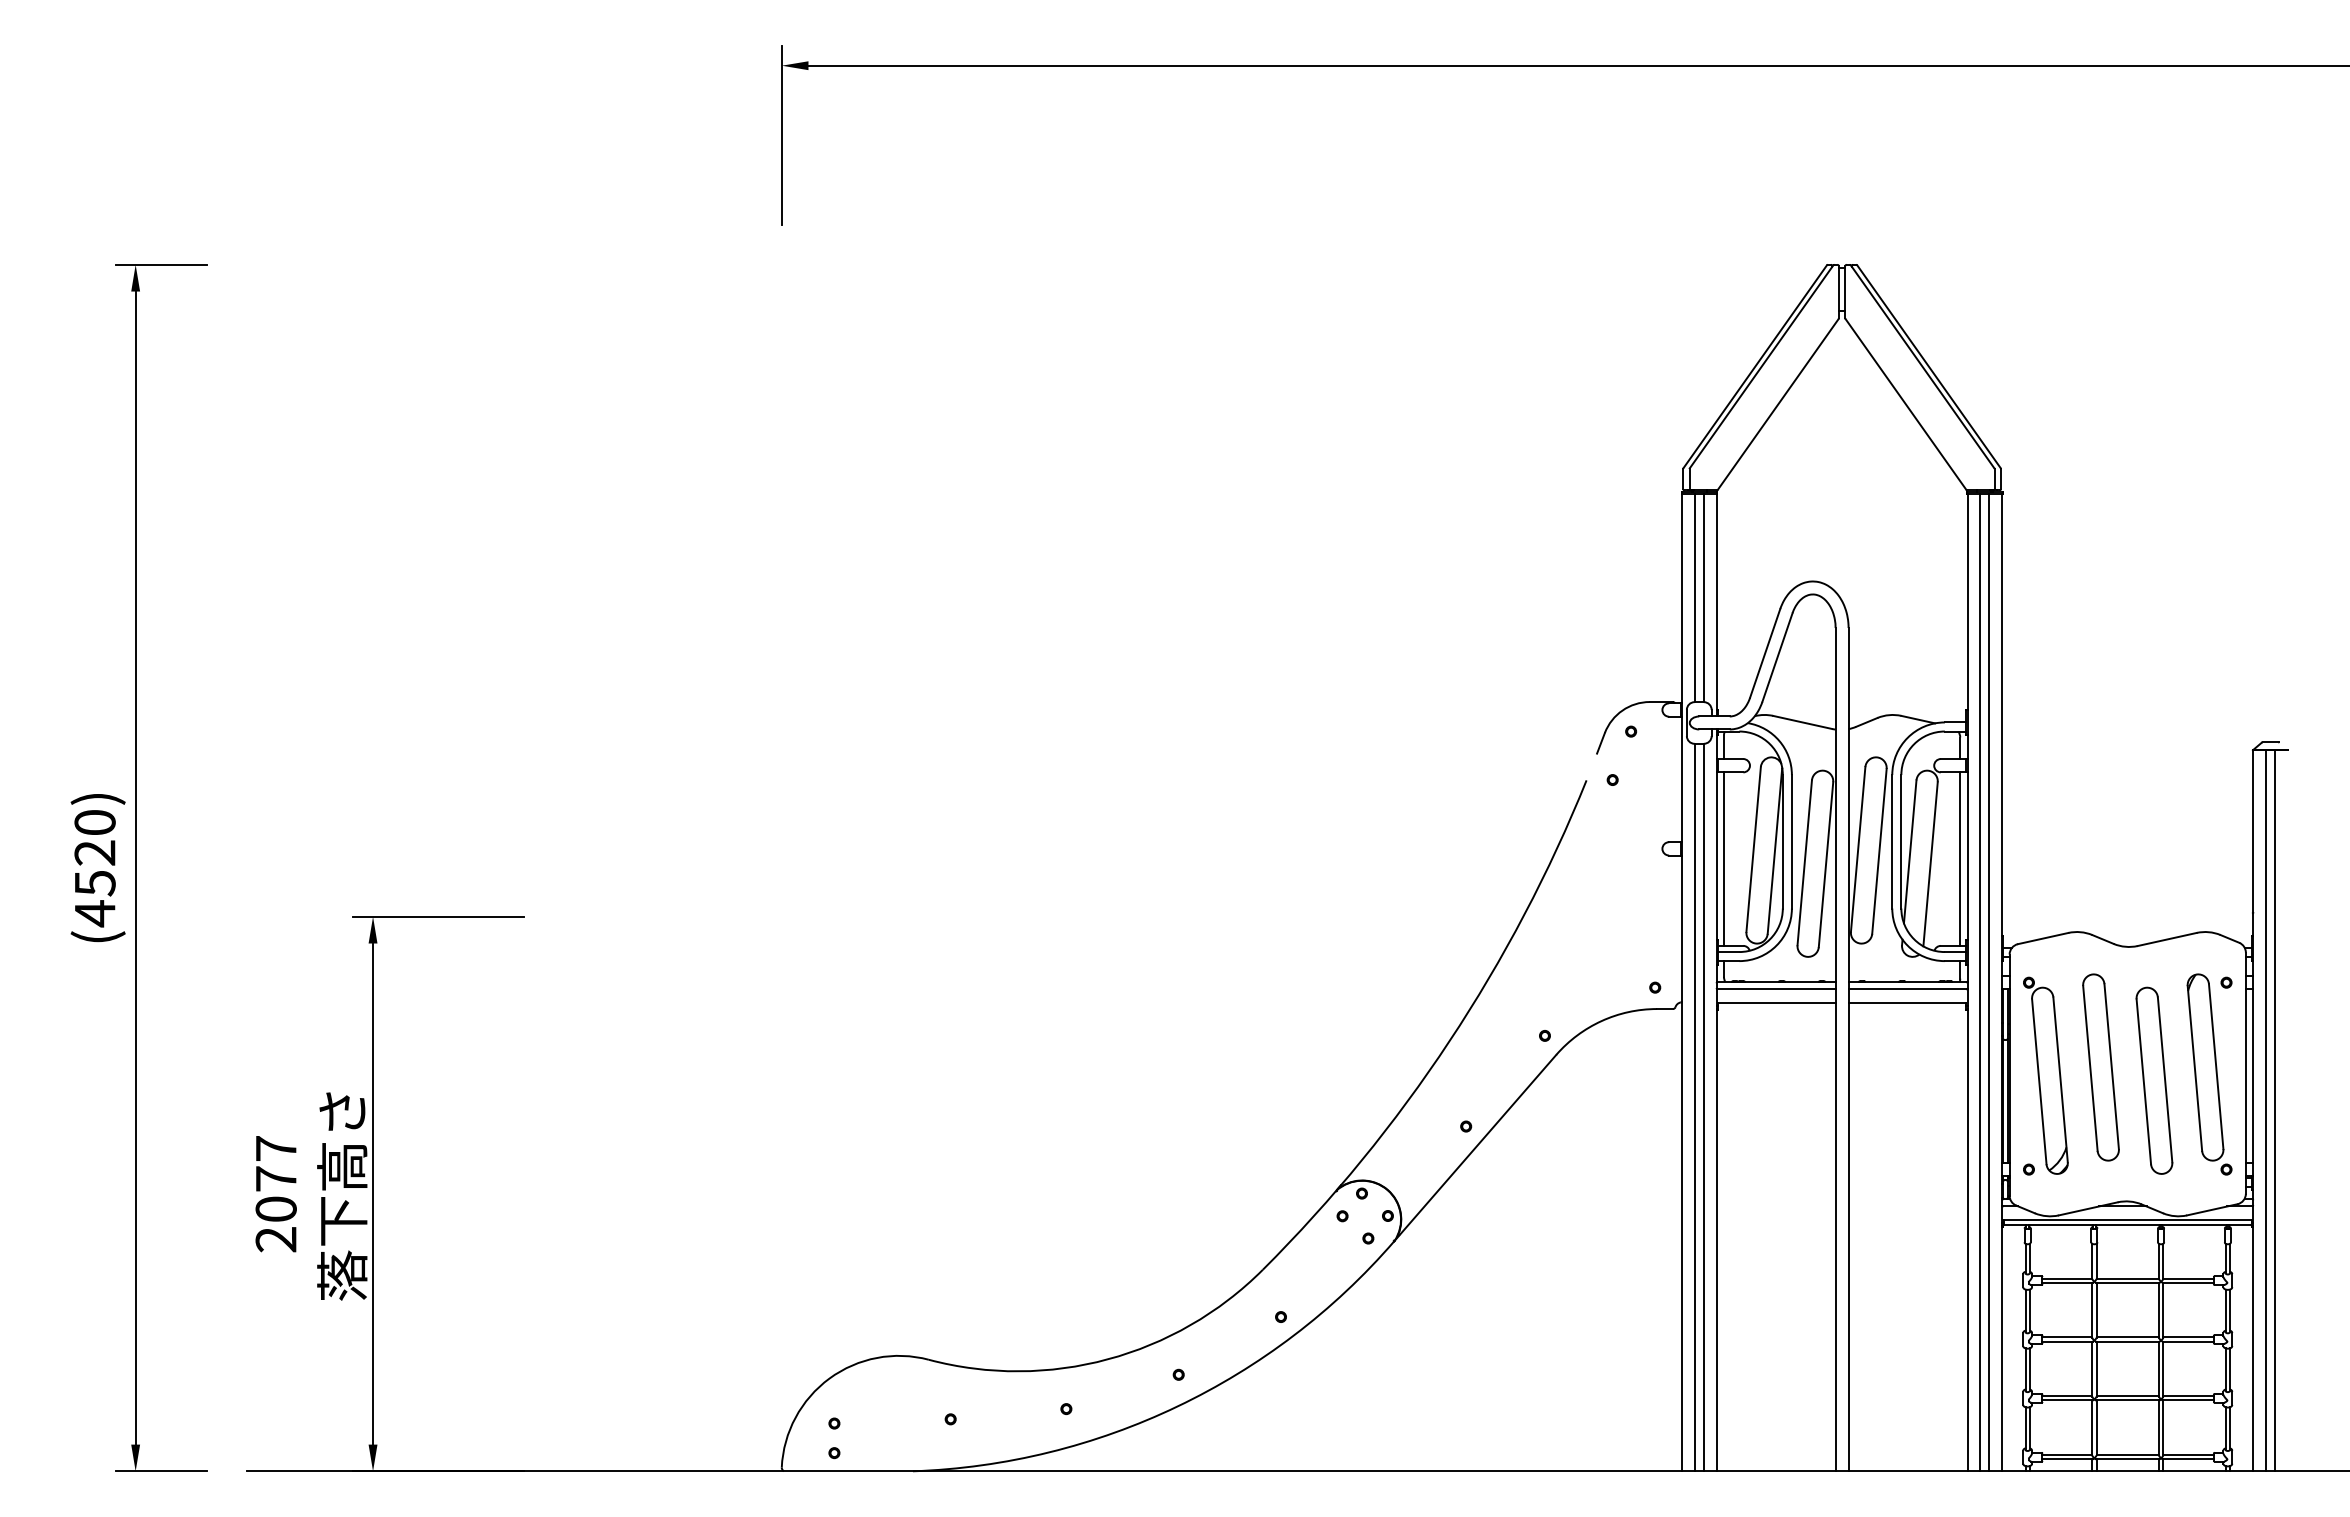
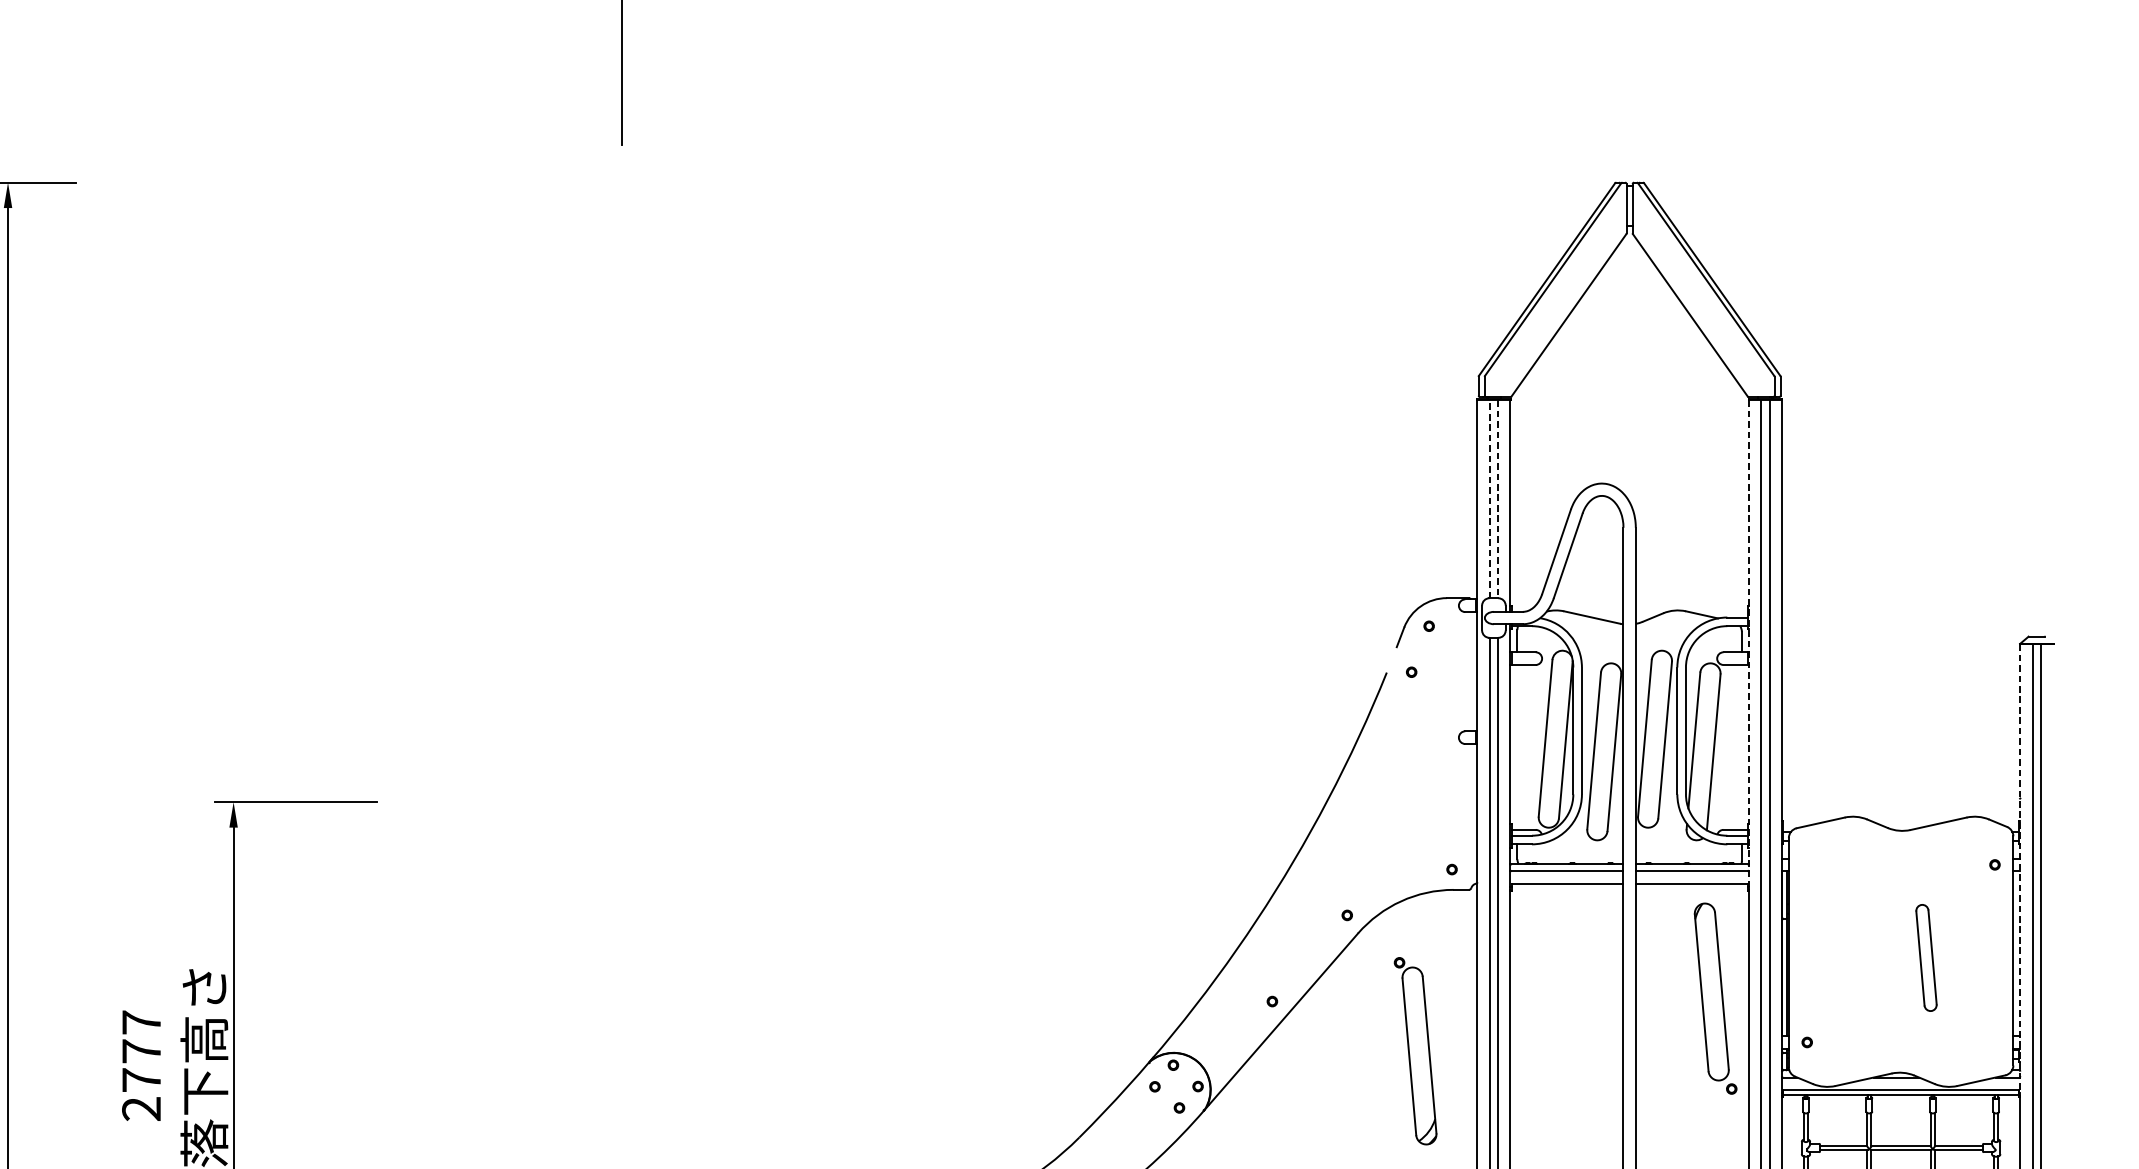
line: (1694, 597) -> (1489, 498), solid -> dashed
line: (1703, 598) -> (1497, 499), solid -> dashed
line: (1967, 749) -> (1748, 643), solid -> dashed
line: (1723, 858) -> (1516, 746), removed
line: (1960, 858) -> (1742, 746), removed
line: (2253, 987) -> (2020, 869), solid -> dashed
part: (2100, 1067) -> (1875, 945), removed
part: (2209, 1074) -> (1715, 998), moved
part: (2045, 1075) -> (1415, 1050), moved
part: (2154, 1080) -> (1926, 957), size x0.6
text: (275, 1208) -> (140, 1079), 2077 -> 2777

